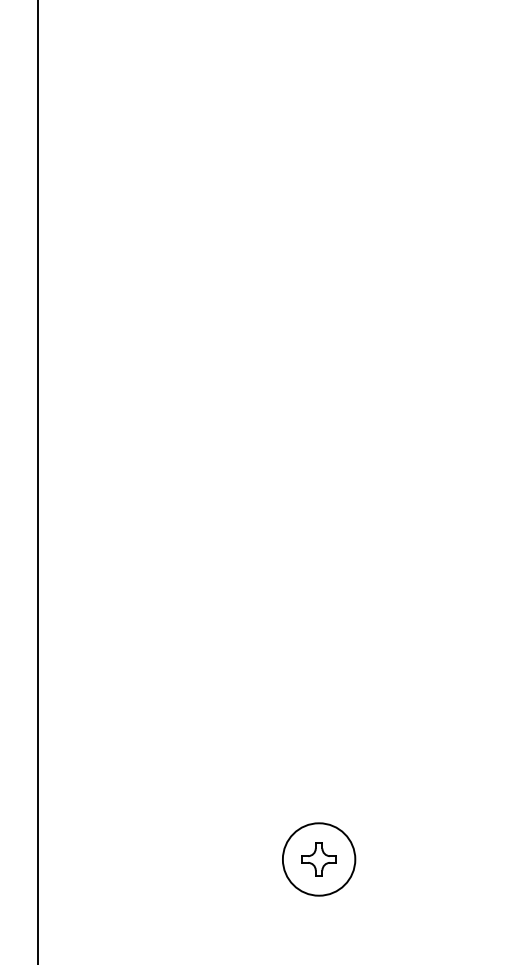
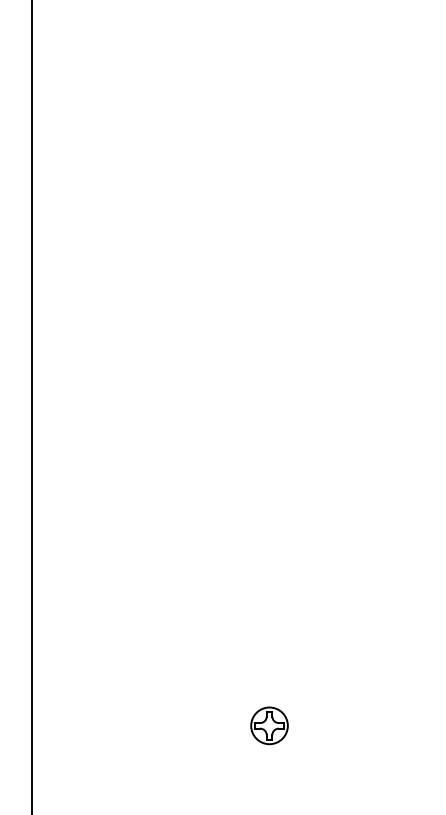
circle: (319, 859) -> (269, 725), size x0.6

